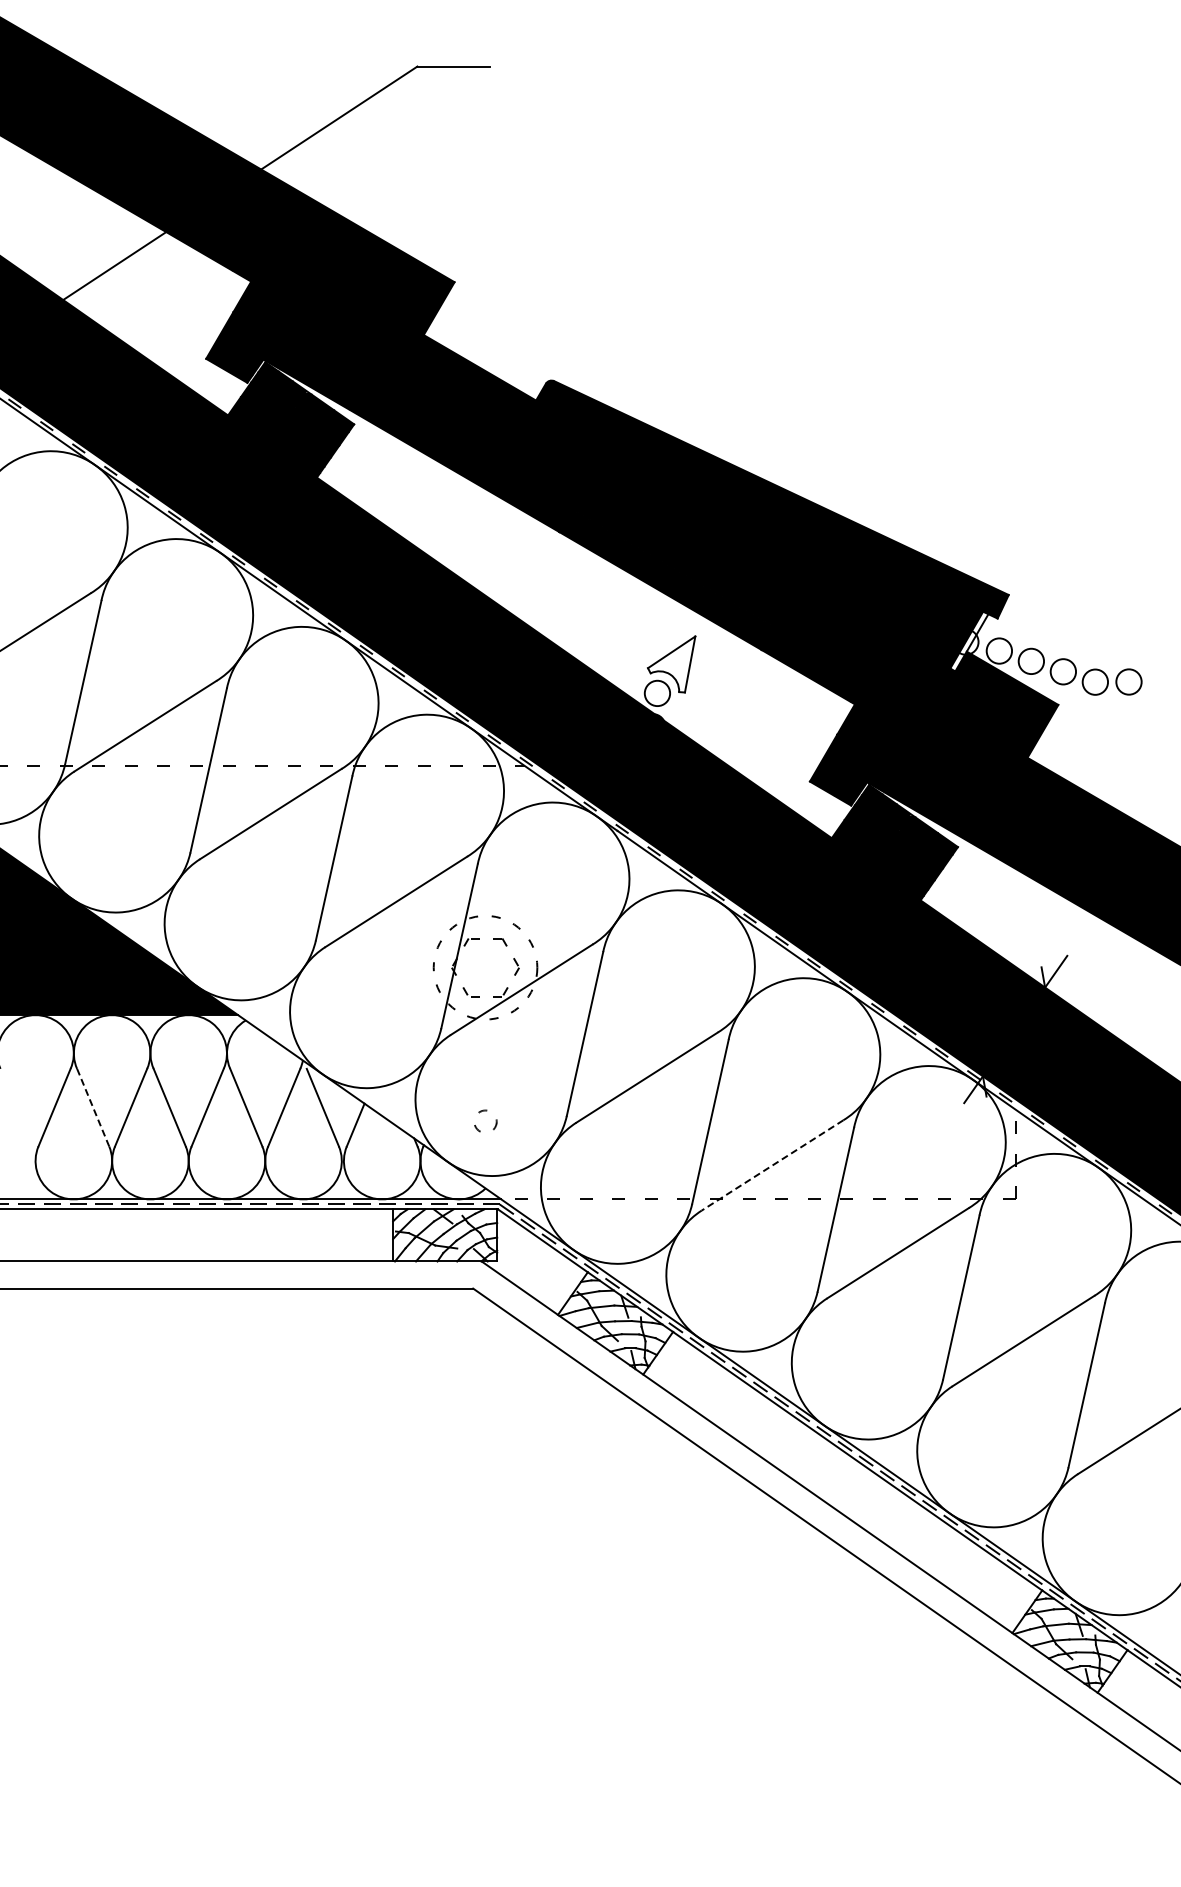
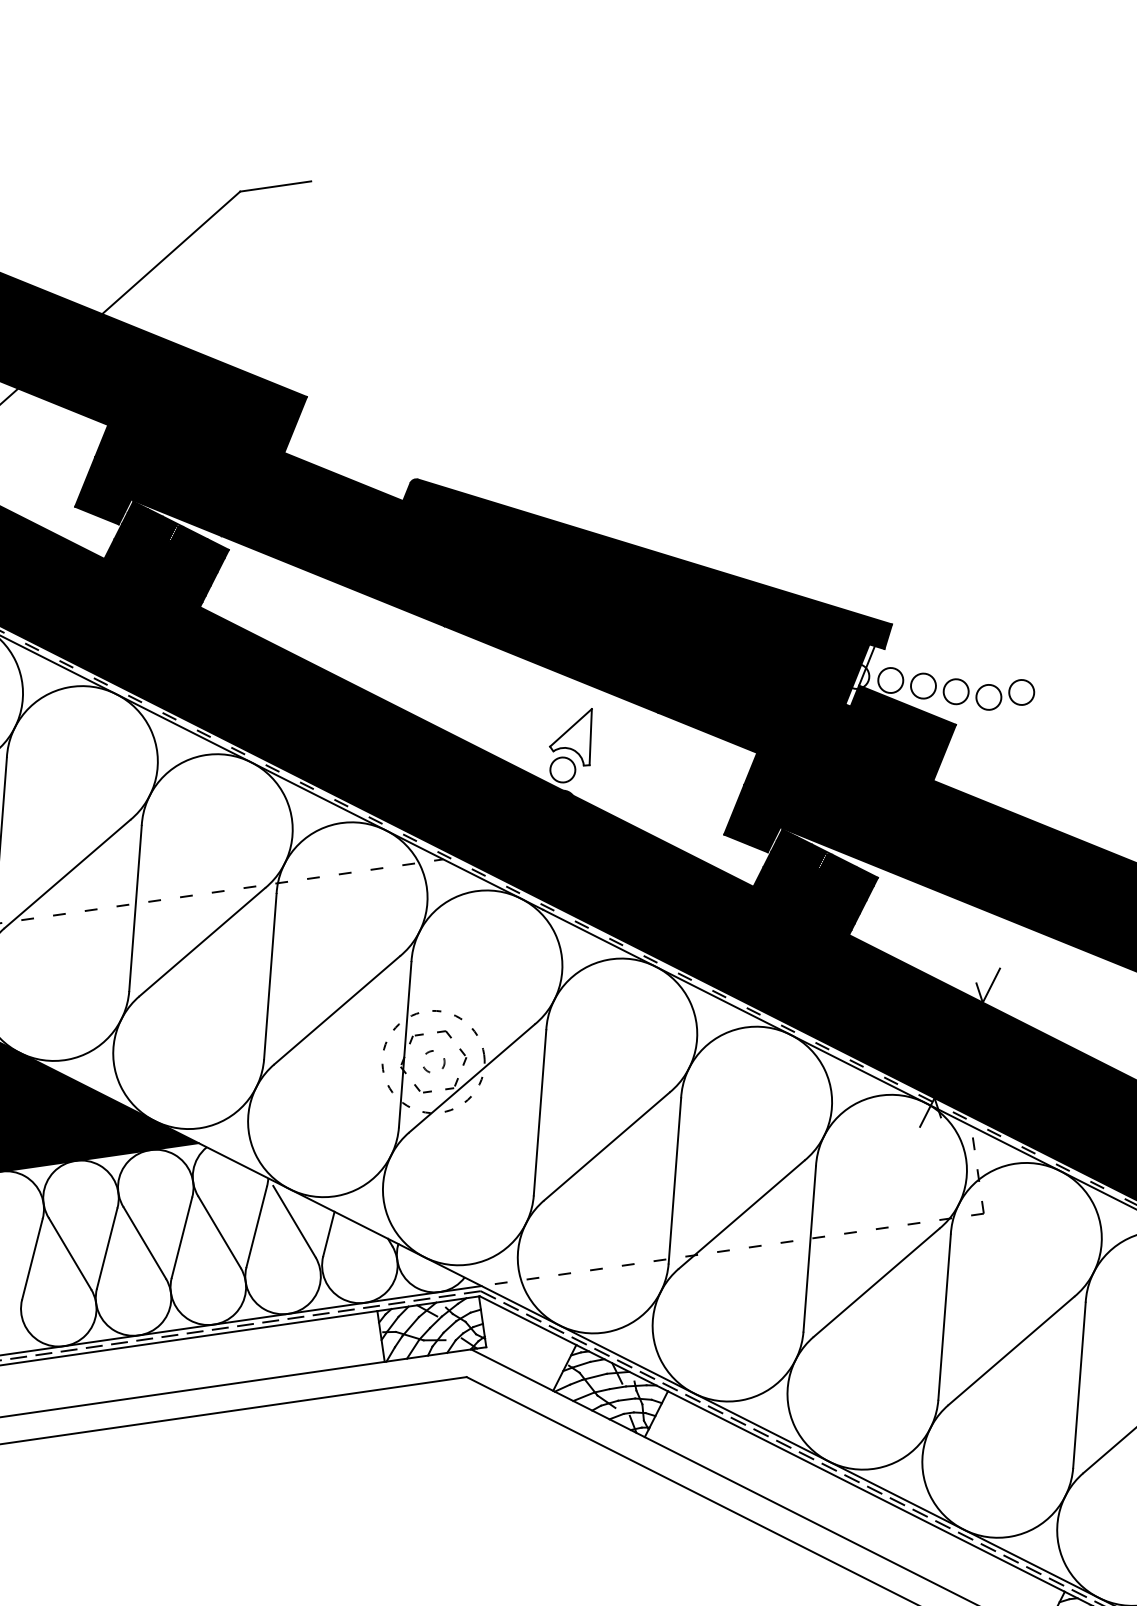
line: (93, 1107) -> (70, 1253), dashed -> solid
circle: (485, 1120) -> (433, 1060), moved
line: (772, 1165) -> (741, 1214), dashed -> solid

